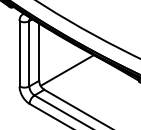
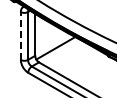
line: (19, 54) -> (20, 36), solid -> dashed

